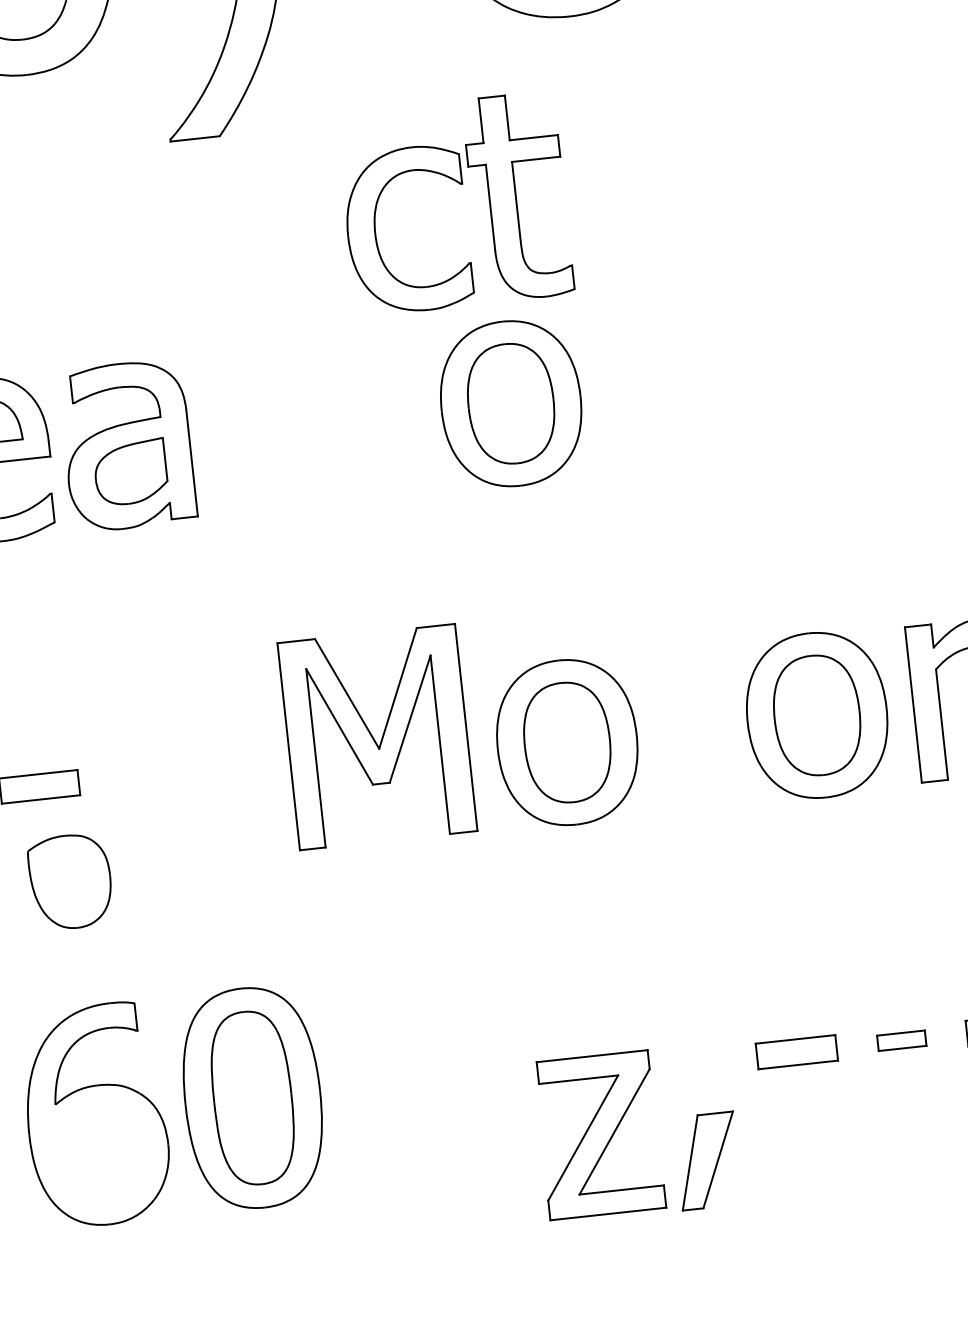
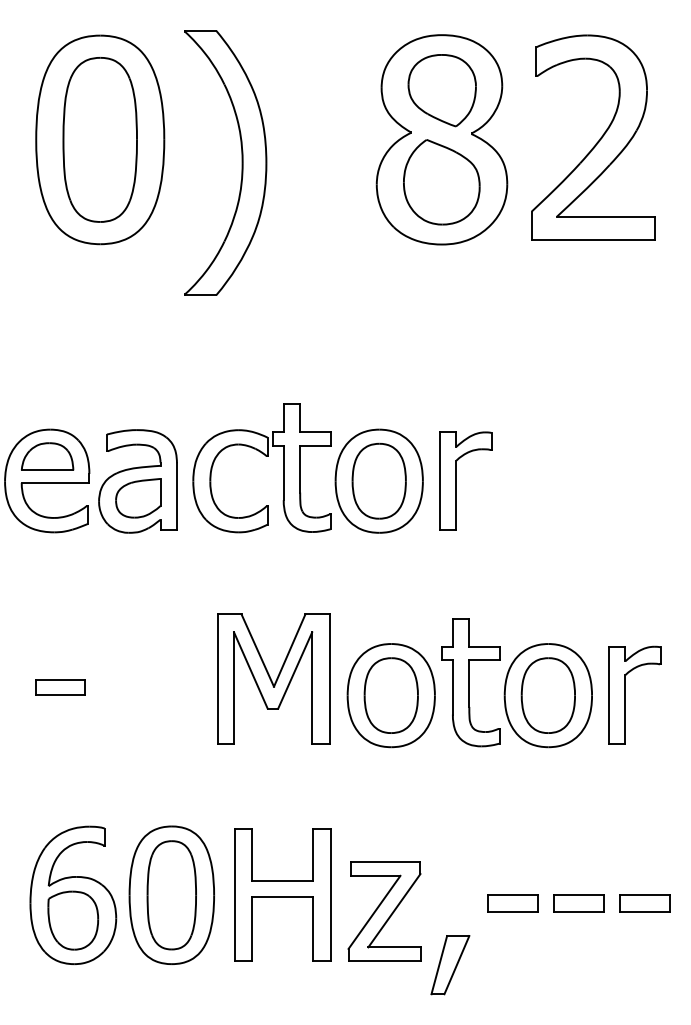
part: (458, 184) -> (265, 456), moved
part: (633, 389) -> (456, 480), added
part: (690, 708) -> (470, 682), added
part: (71, 881) -> (73, 920), moved
part: (900, 1040) -> (578, 903), size x1.67
part: (428, 1077) -> (282, 894), added
part: (598, 1134) -> (384, 911), moved

